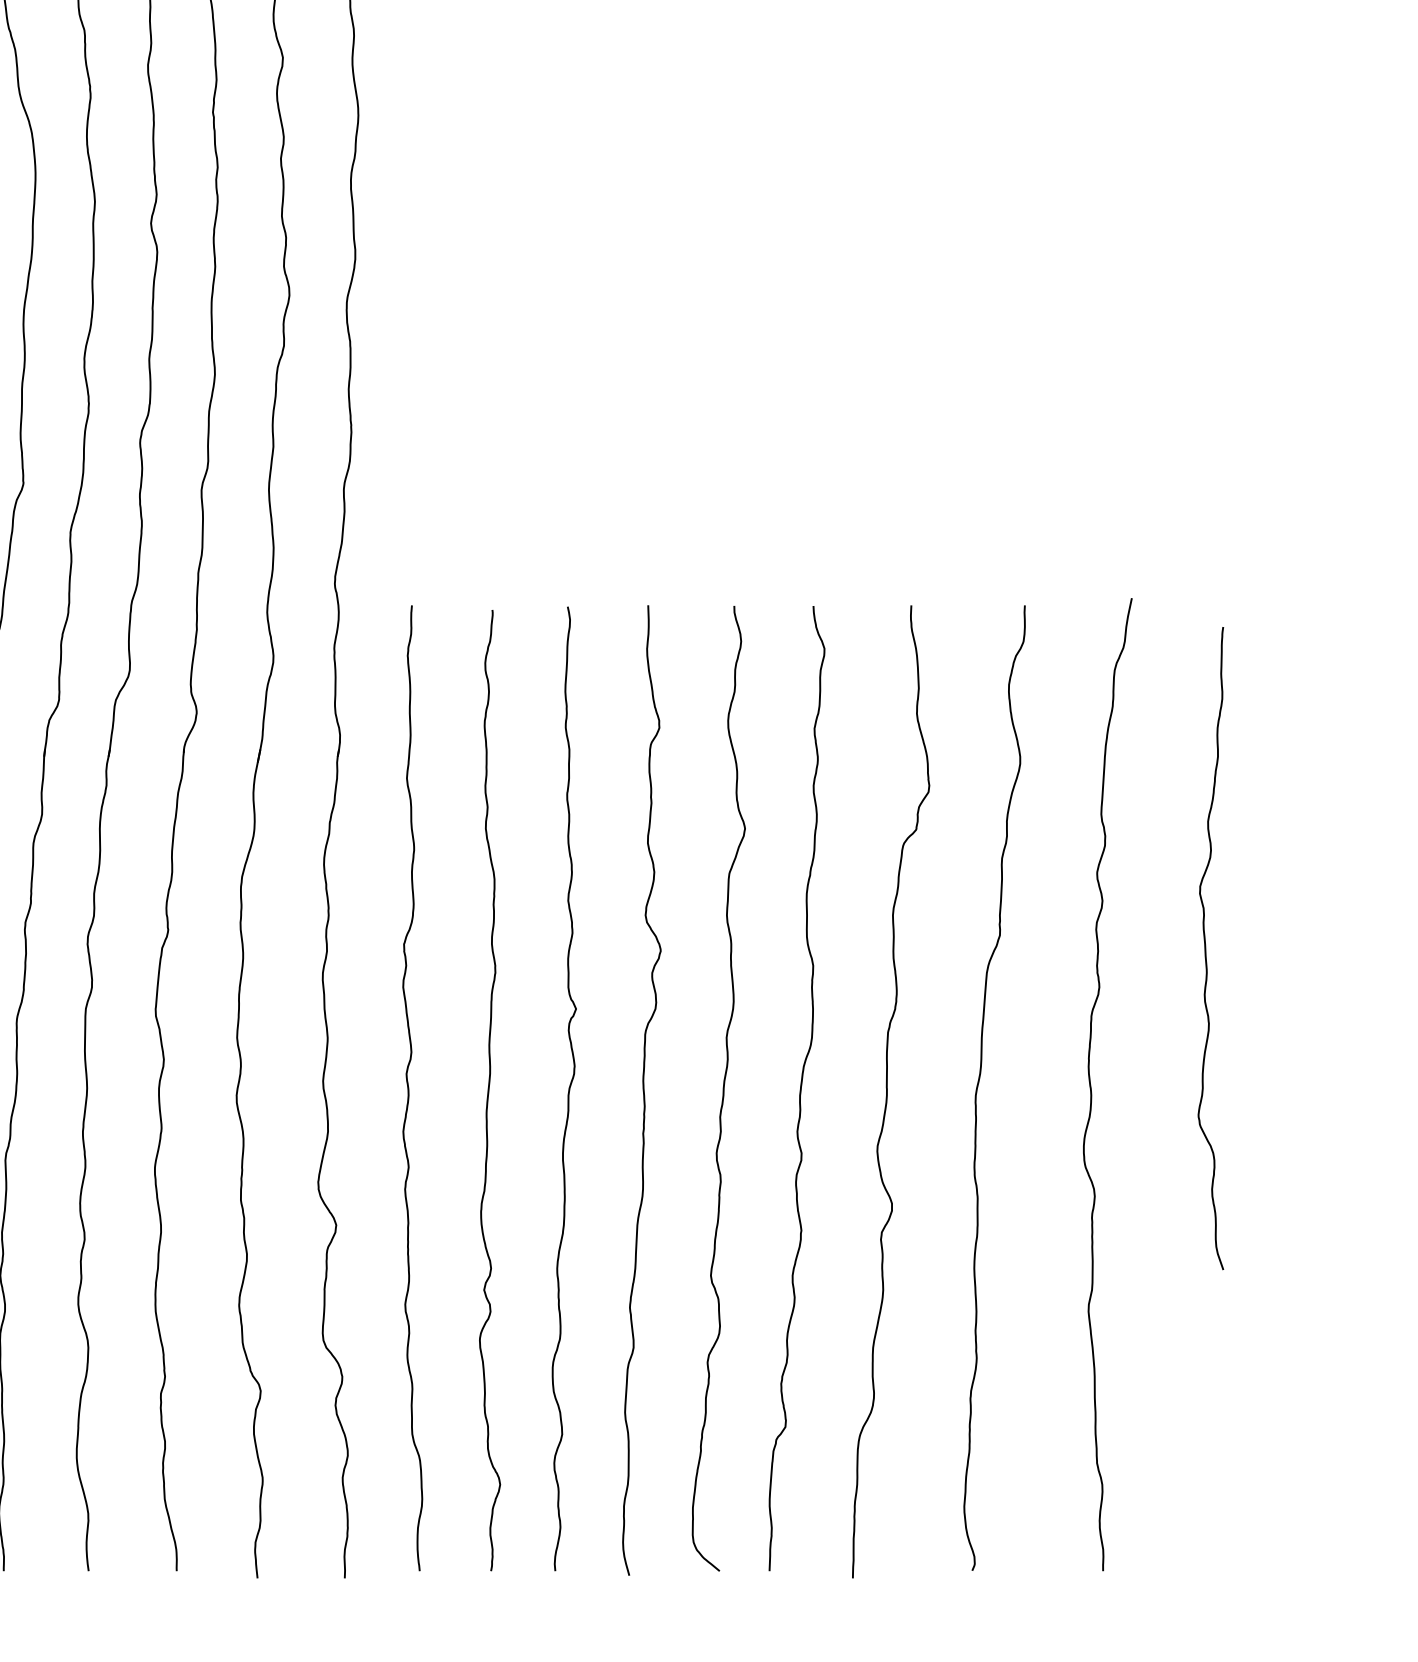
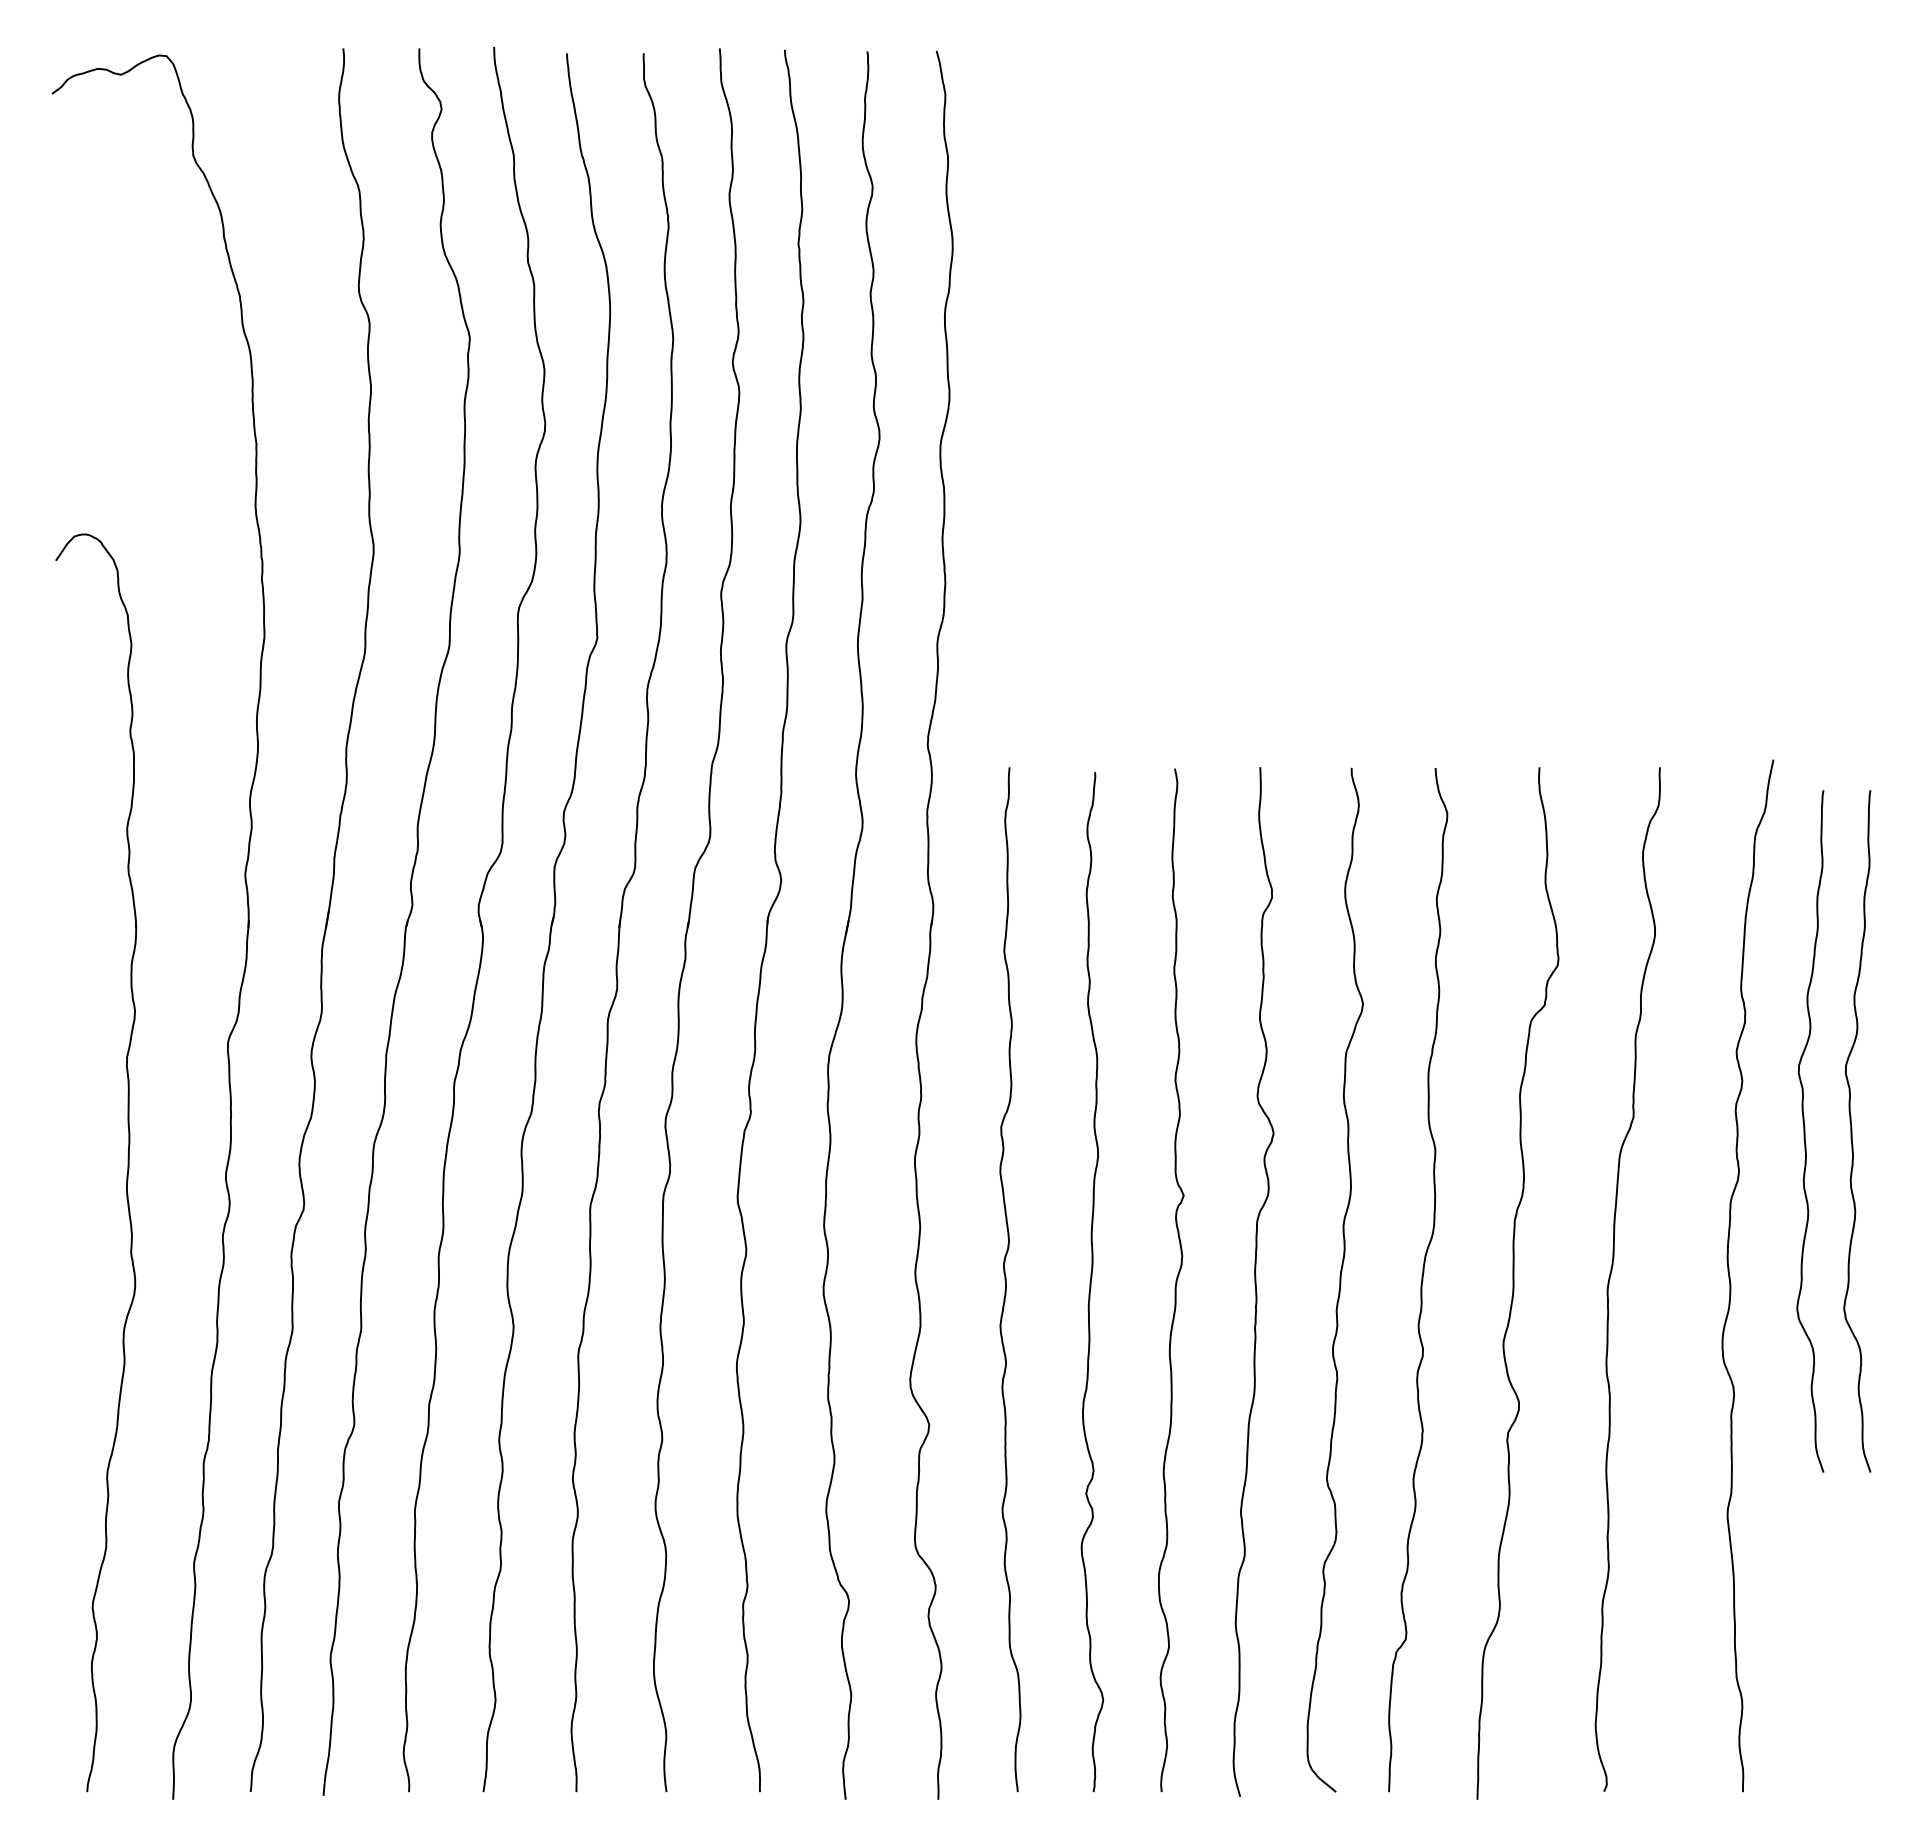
curve: (1162, 948) -> (1805, 1131), added

